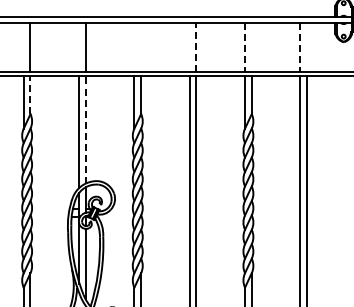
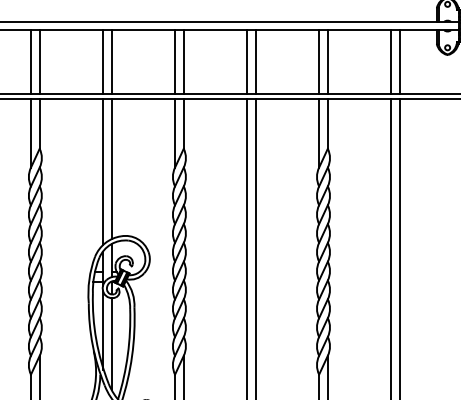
line: (23, 47) -> (30, 61), added
line: (79, 47) -> (103, 61), added
line: (134, 47) -> (175, 61), added
line: (141, 47) -> (184, 61), added
line: (189, 47) -> (246, 61), added
line: (196, 47) -> (255, 61), dashed -> solid
line: (251, 47) -> (327, 61), added
line: (307, 47) -> (400, 61), added
line: (245, 48) -> (319, 63), dashed -> solid
line: (300, 48) -> (391, 63), dashed -> solid
line: (30, 94) -> (39, 123), dashed -> solid
line: (85, 129) -> (111, 168), dashed -> solid

